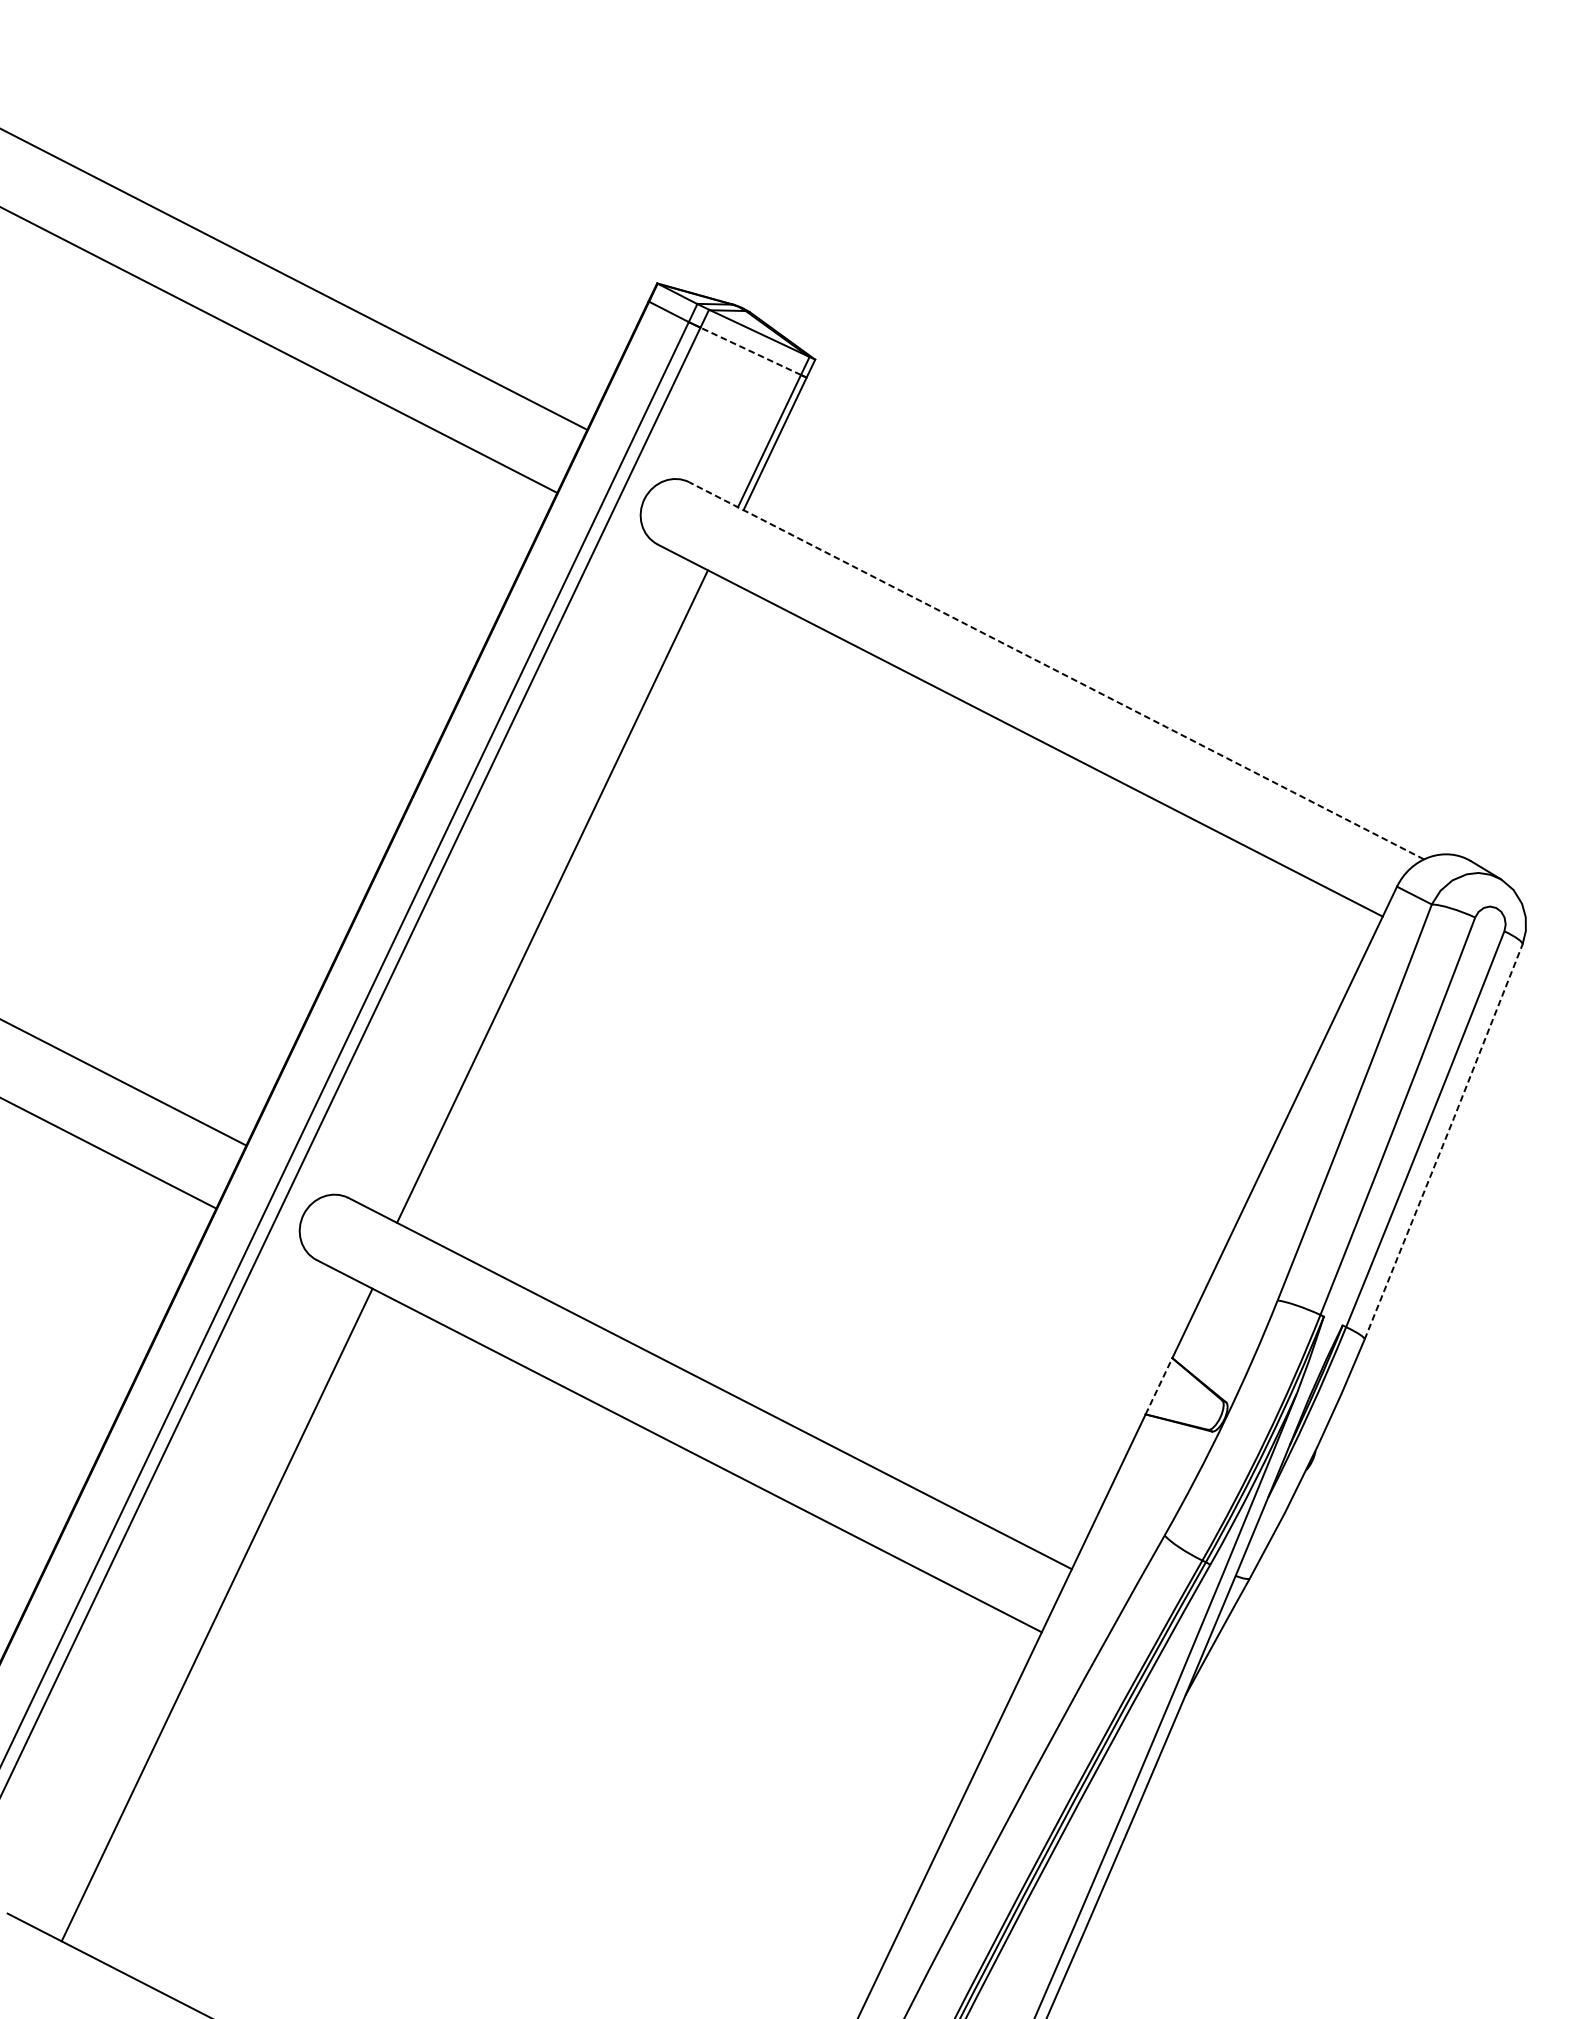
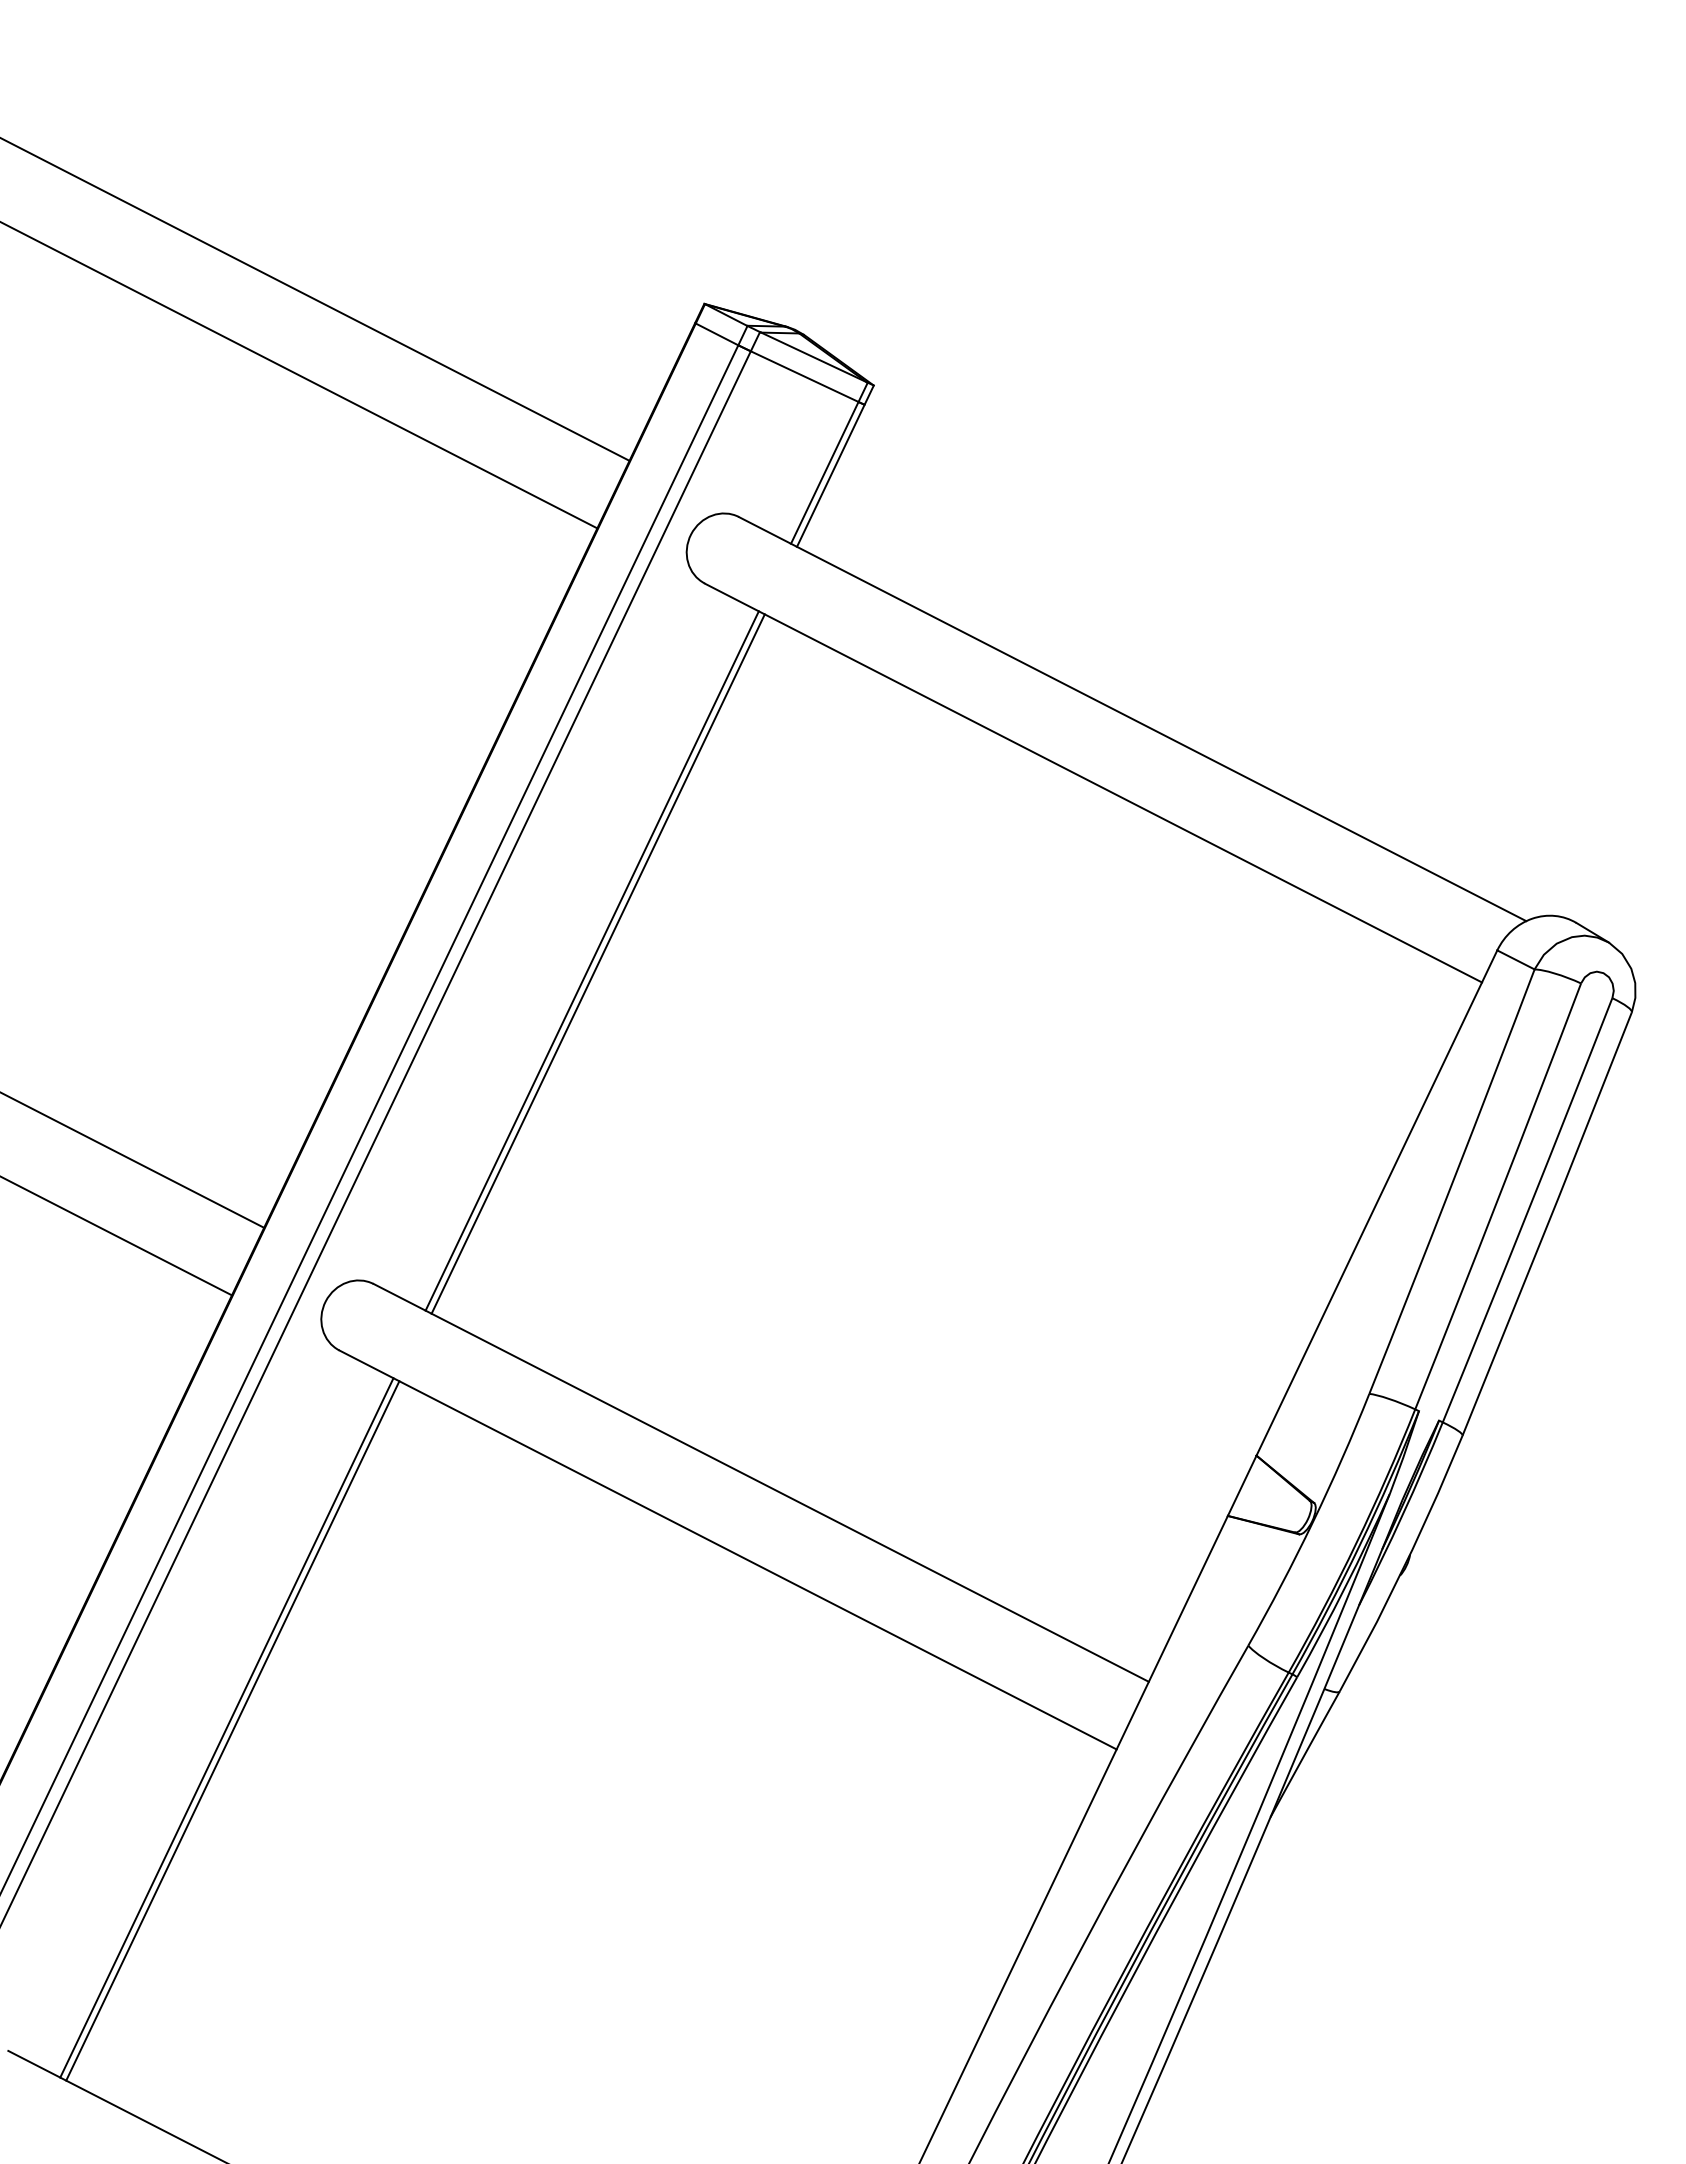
line: (750, 351) -> (804, 376), dashed -> solid
line: (1056, 670) -> (1132, 718), dashed -> solid
line: (557, 898) -> (597, 963), added
line: (1444, 1141) -> (1548, 1223), dashed -> solid
line: (1159, 1386) -> (1242, 1485), dashed -> solid
line: (211, 1611) -> (226, 1727), added

